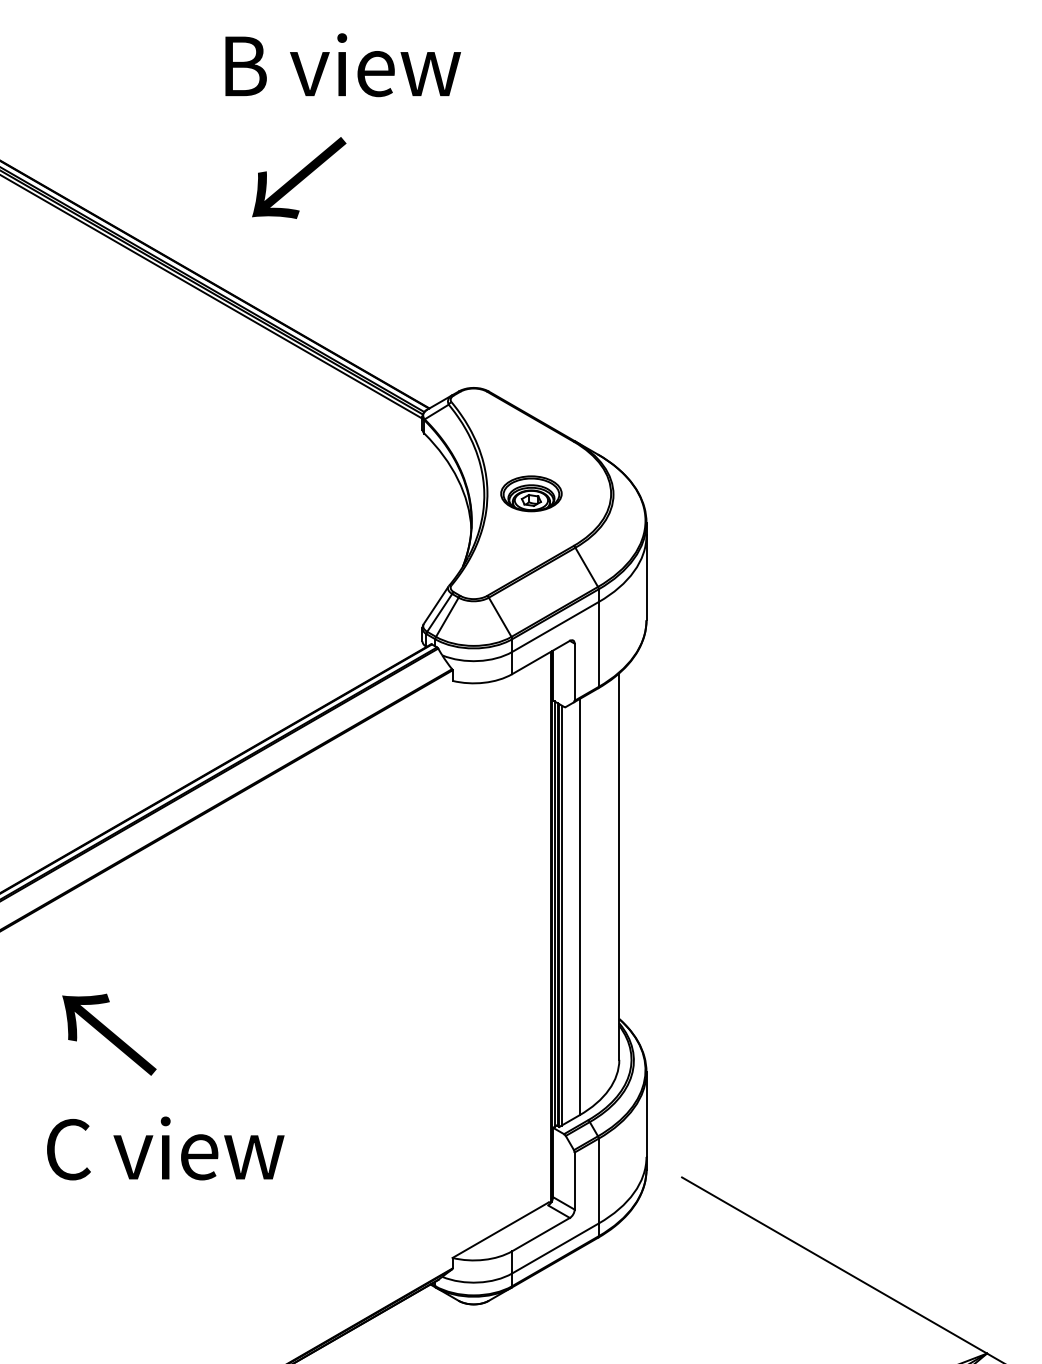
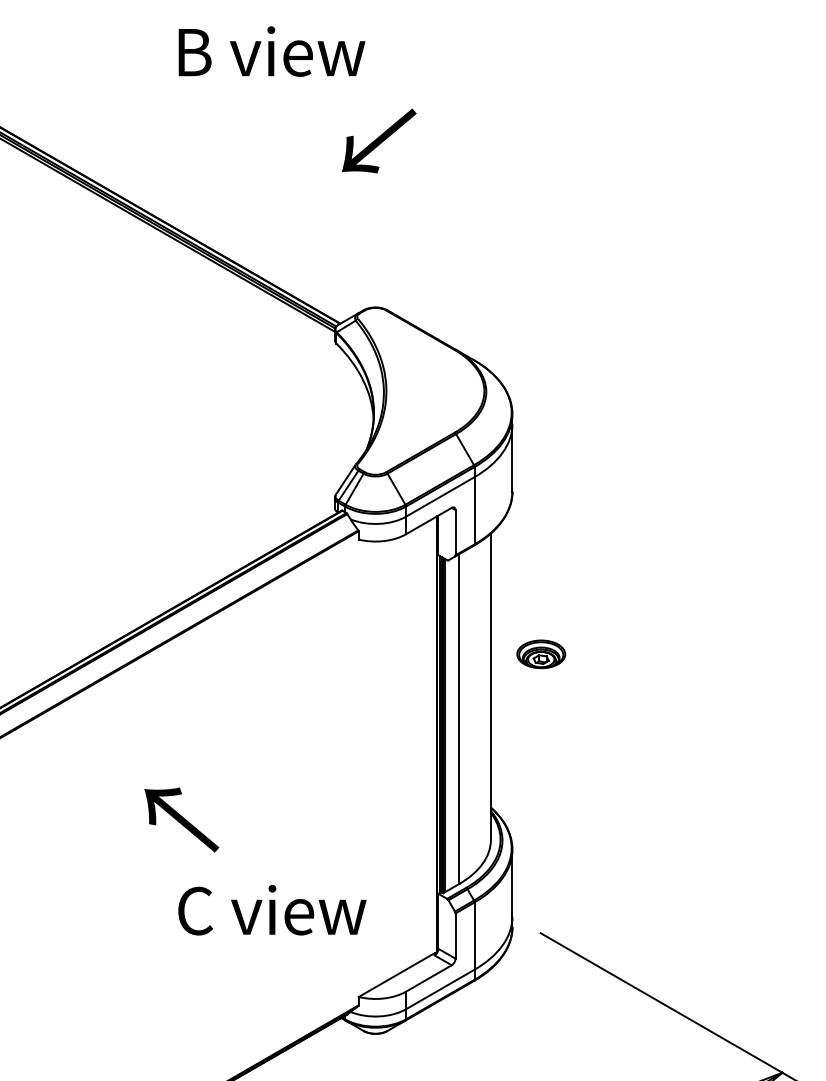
text: (299, 177) -> (379, 140), moved
part: (531, 494) -> (541, 654), moved
text: (109, 1034) -> (181, 819), moved
text: (165, 1148) -> (272, 910), moved

